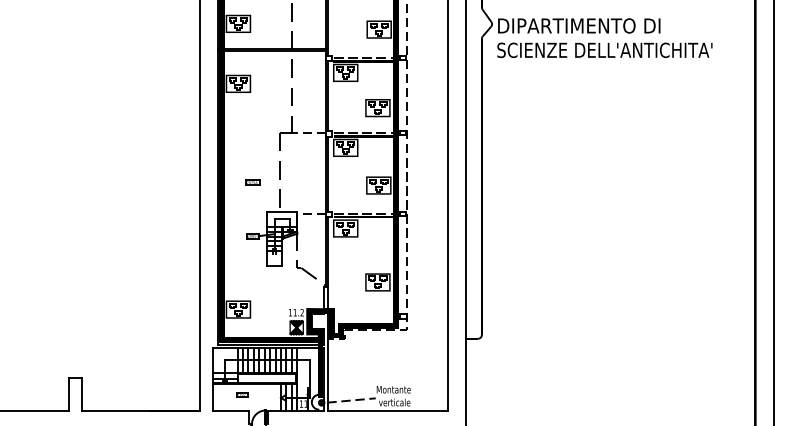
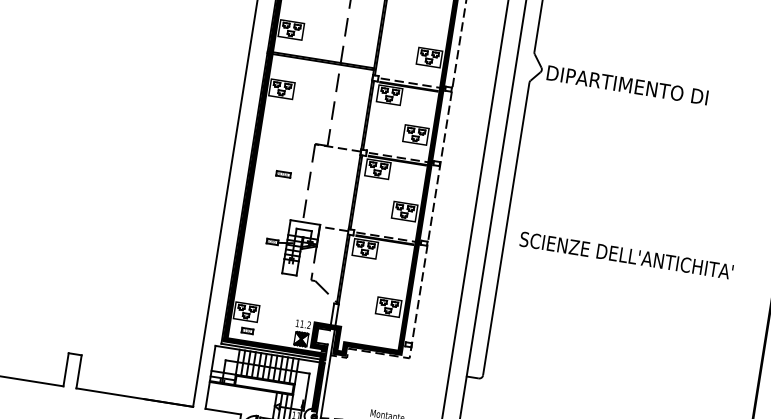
text: (604, 49) -> (626, 254), moved
part: (252, 182) -> (282, 174), moved
part: (242, 394) -> (247, 330), moved

